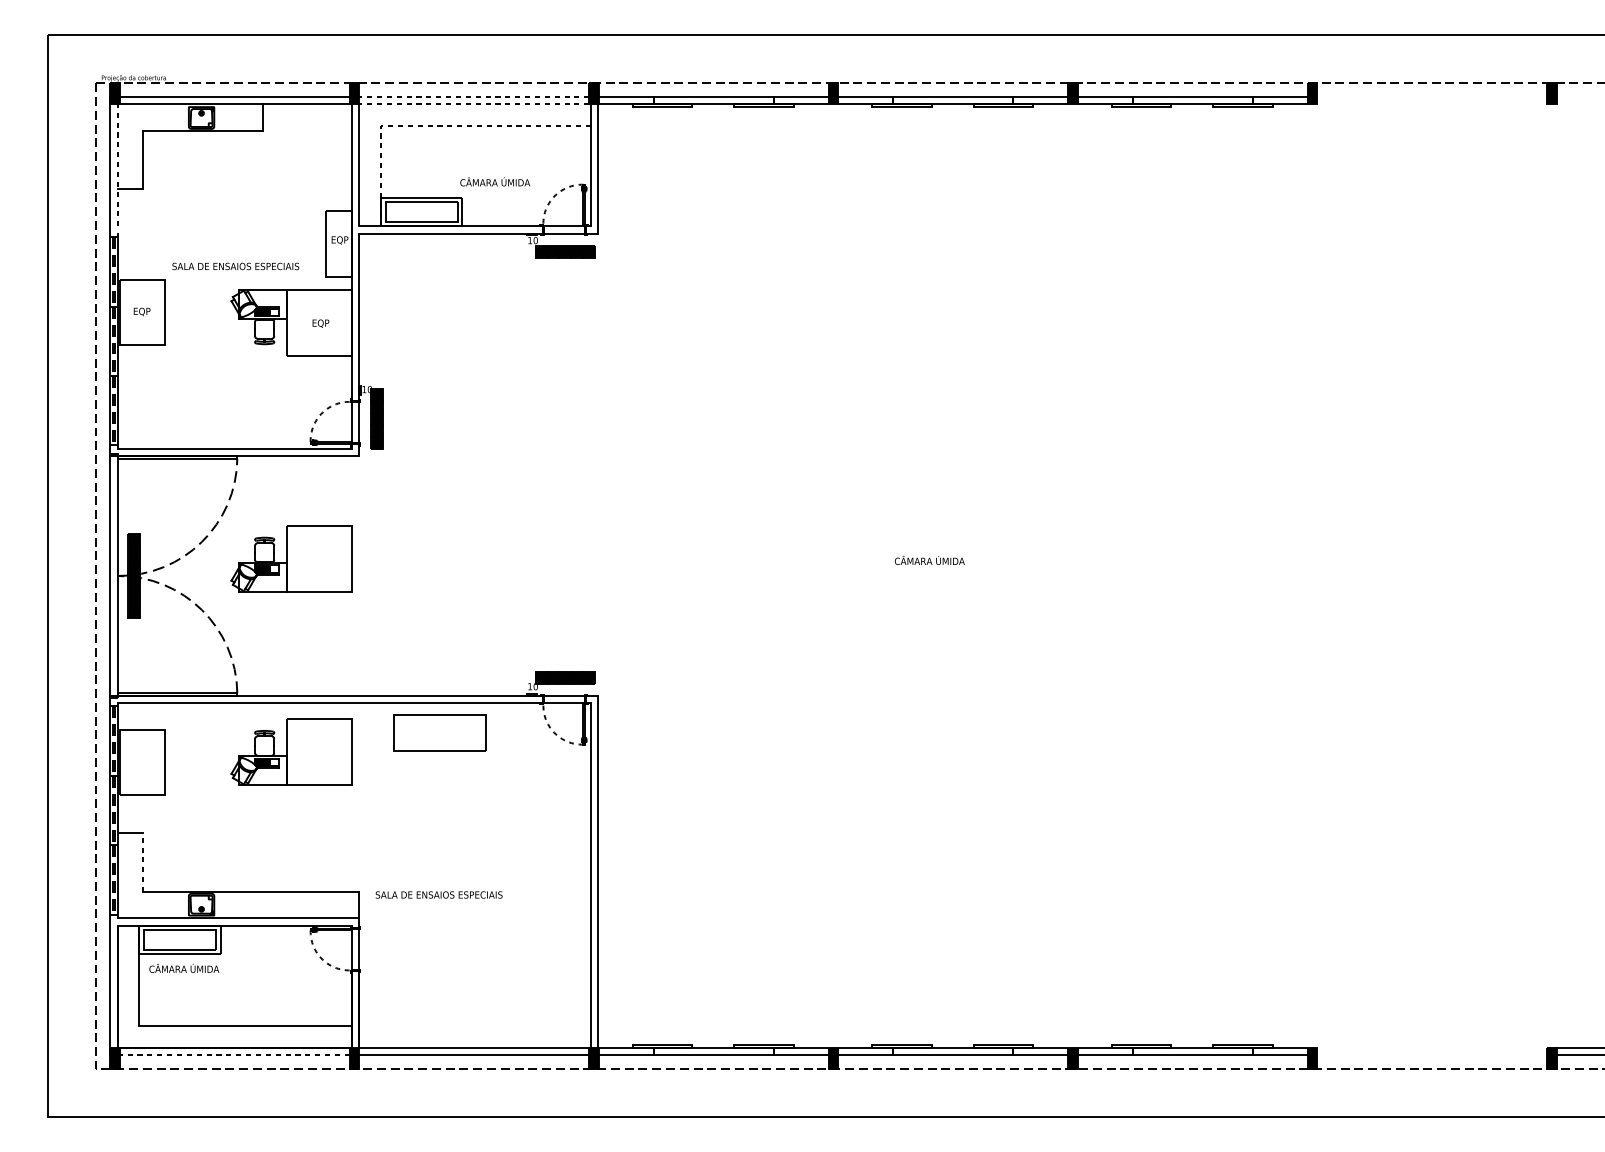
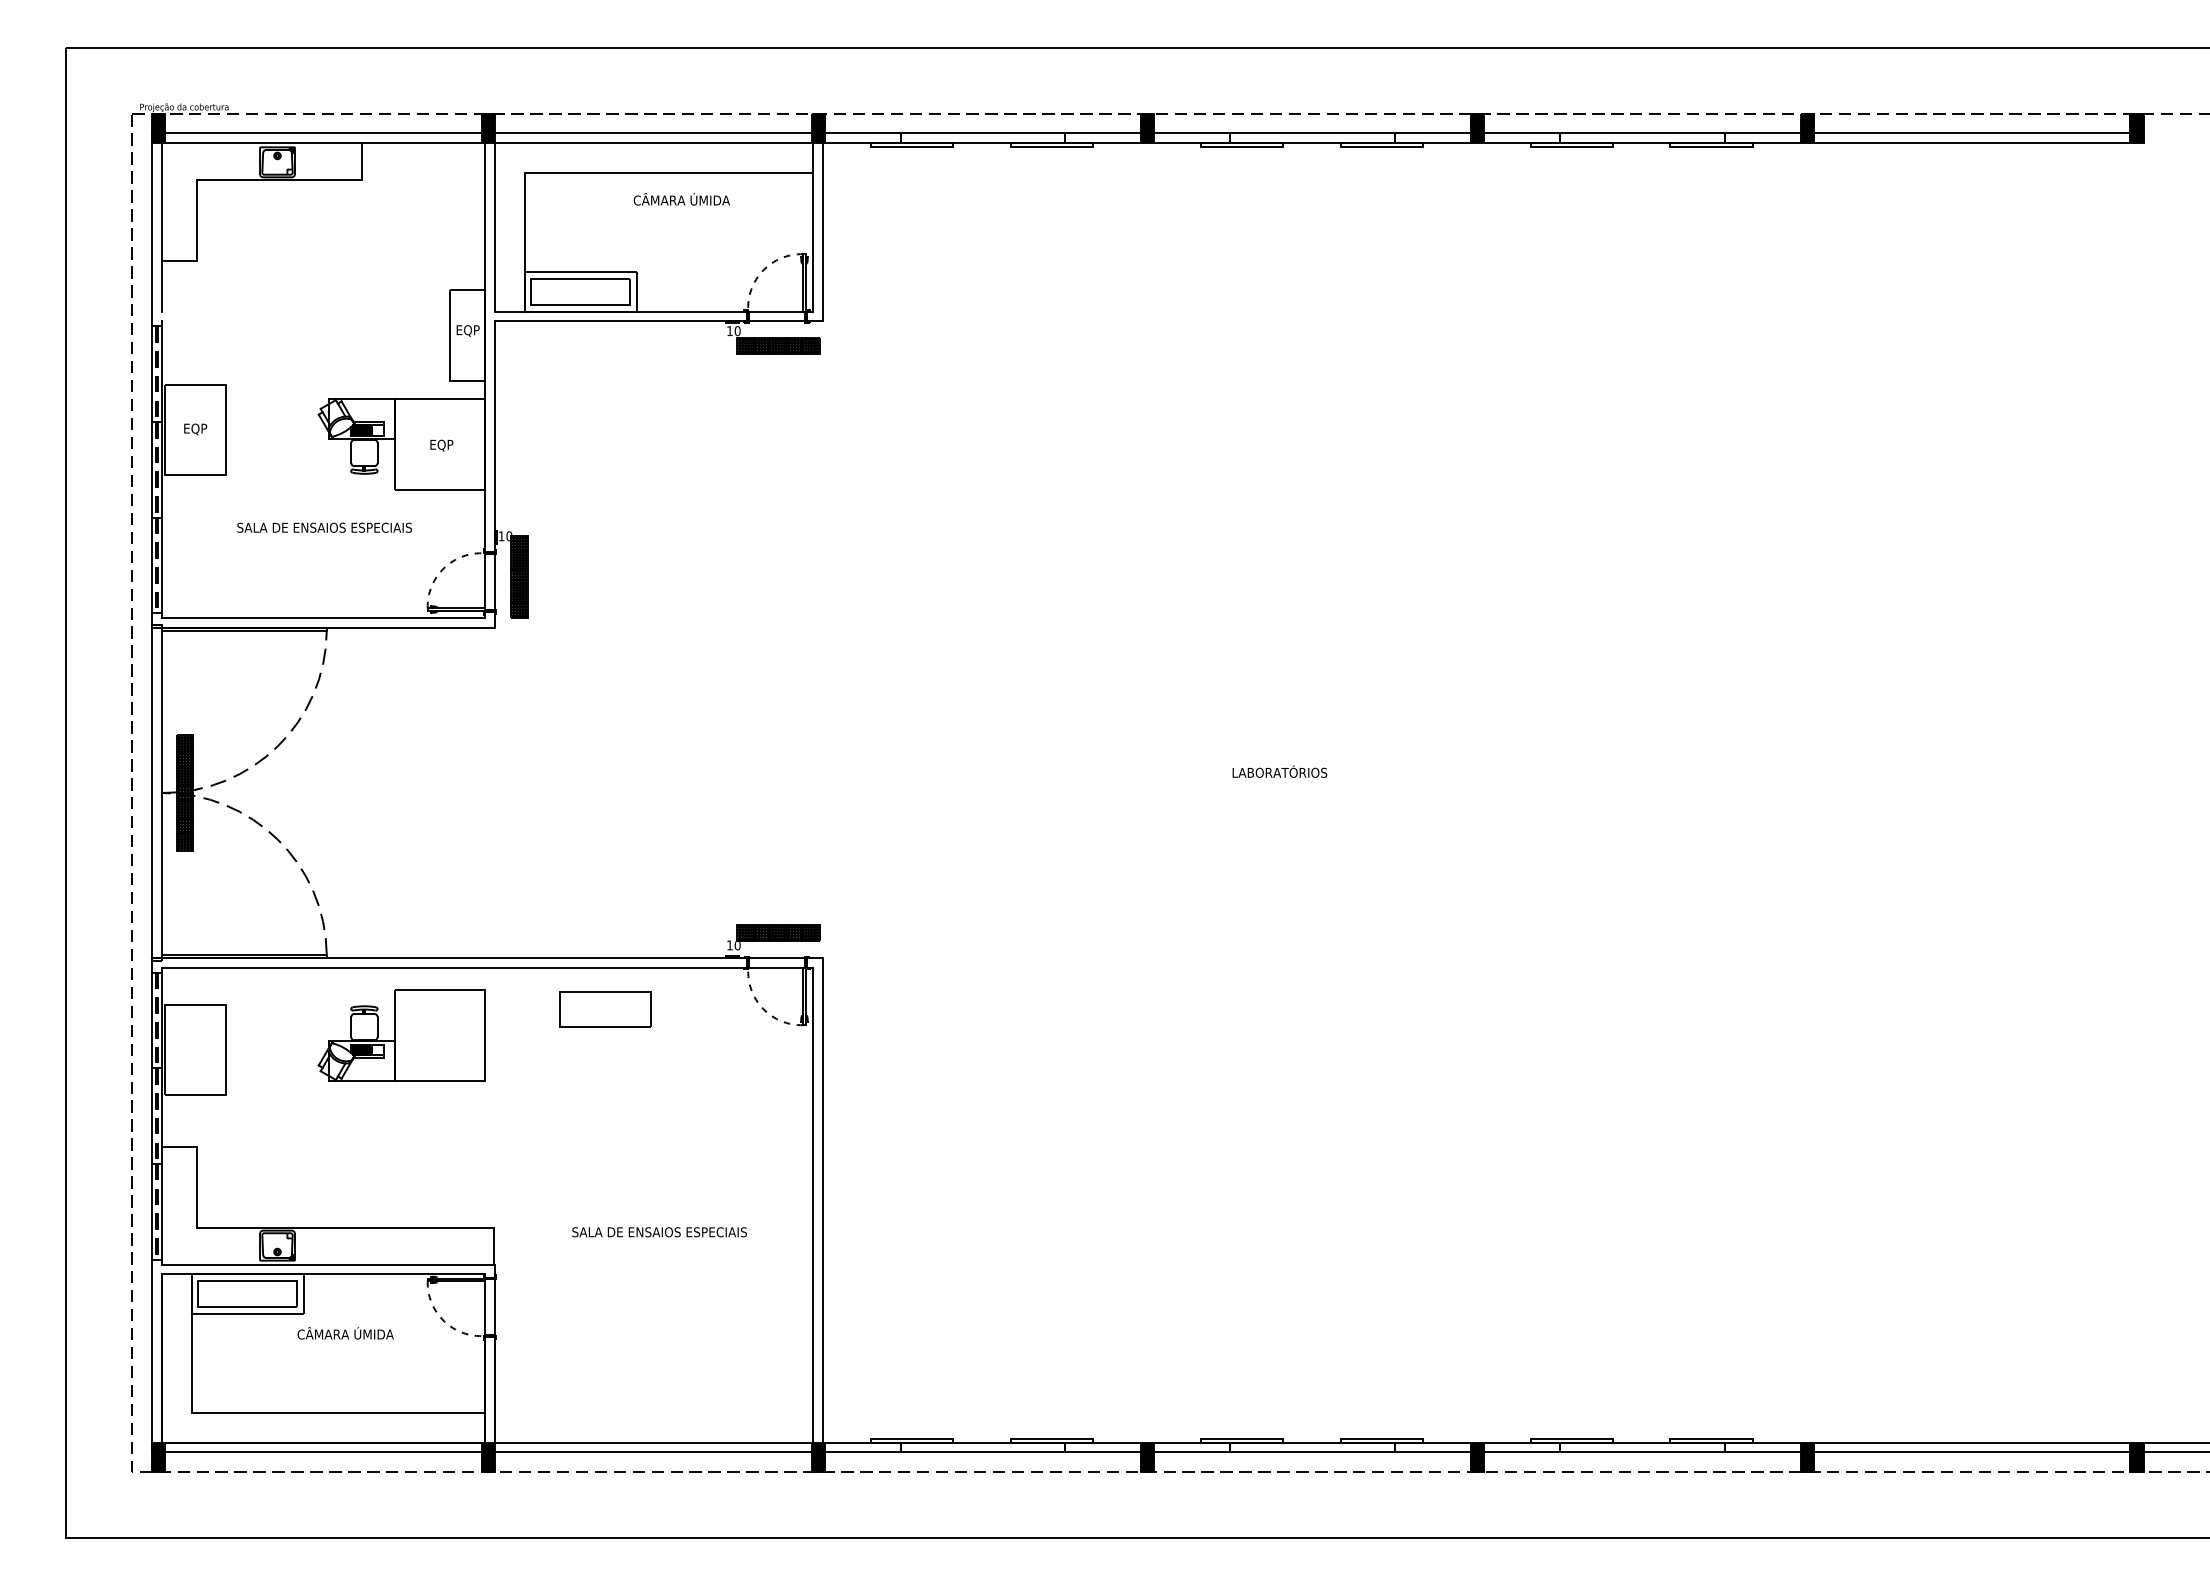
line: (473, 97) -> (652, 133), dashed -> solid
line: (1431, 97) -> (1971, 133), added
line: (473, 104) -> (652, 143), dashed -> solid
line: (1431, 104) -> (1971, 143), added
line: (434, 126) -> (598, 173), dashed -> solid
line: (117, 164) -> (161, 226), dashed -> solid
text: (494, 182) -> (681, 199), moved
text: (235, 266) -> (324, 527), moved
part: (291, 558) -> (401, 769), removed
text: (929, 560) -> (1280, 771), CÂMARA ÚMIDA -> LABORATÓRIOS
part: (439, 733) -> (605, 1009), size x0.71
line: (142, 862) -> (196, 1187), dashed -> solid
text: (439, 895) -> (659, 1232), moved
text: (184, 968) -> (345, 1333), moved
line: (1431, 1047) -> (1971, 1442), added
line: (234, 1054) -> (322, 1452), dashed -> solid
line: (1431, 1054) -> (1971, 1452), added

